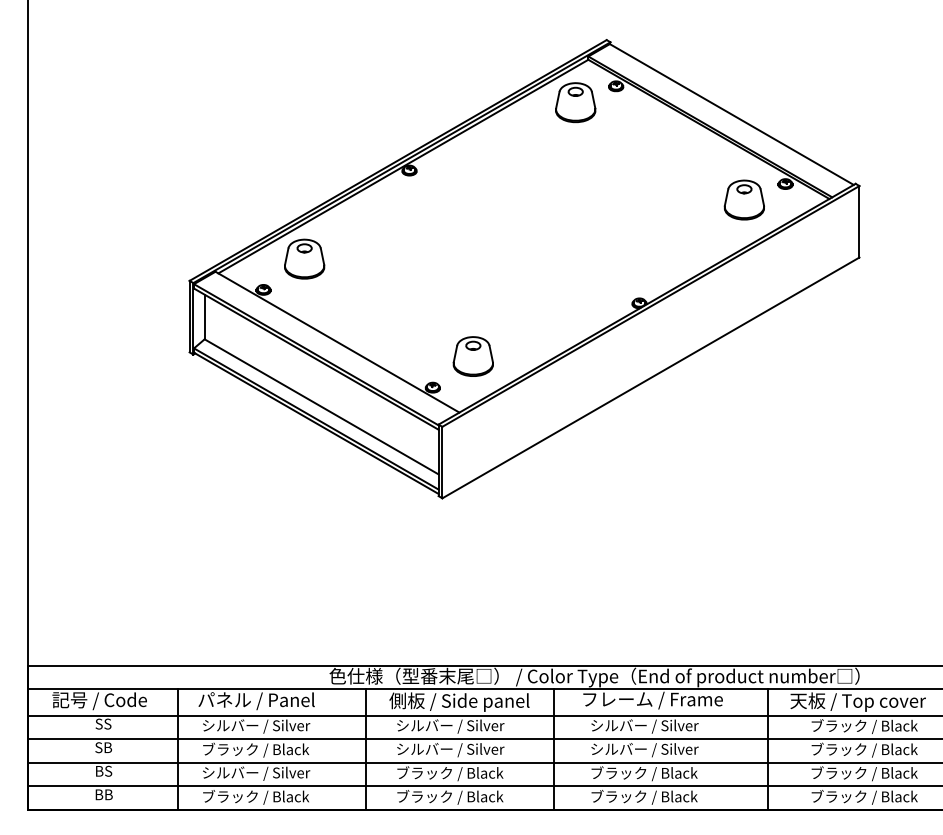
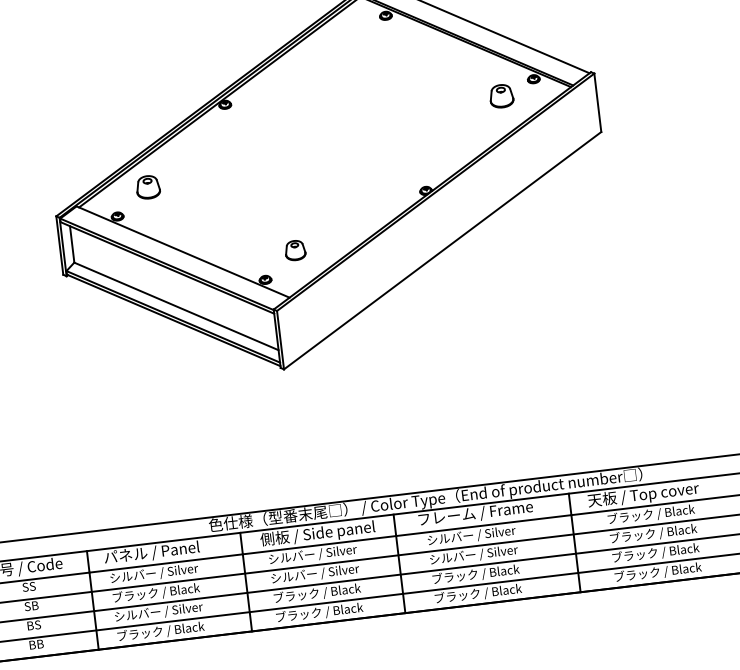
part: (575, 102) -> (354, 33), removed
part: (743, 199) -> (500, 95), size x0.7
part: (304, 258) -> (147, 186), size x0.7
part: (472, 356) -> (294, 250), size x0.6

